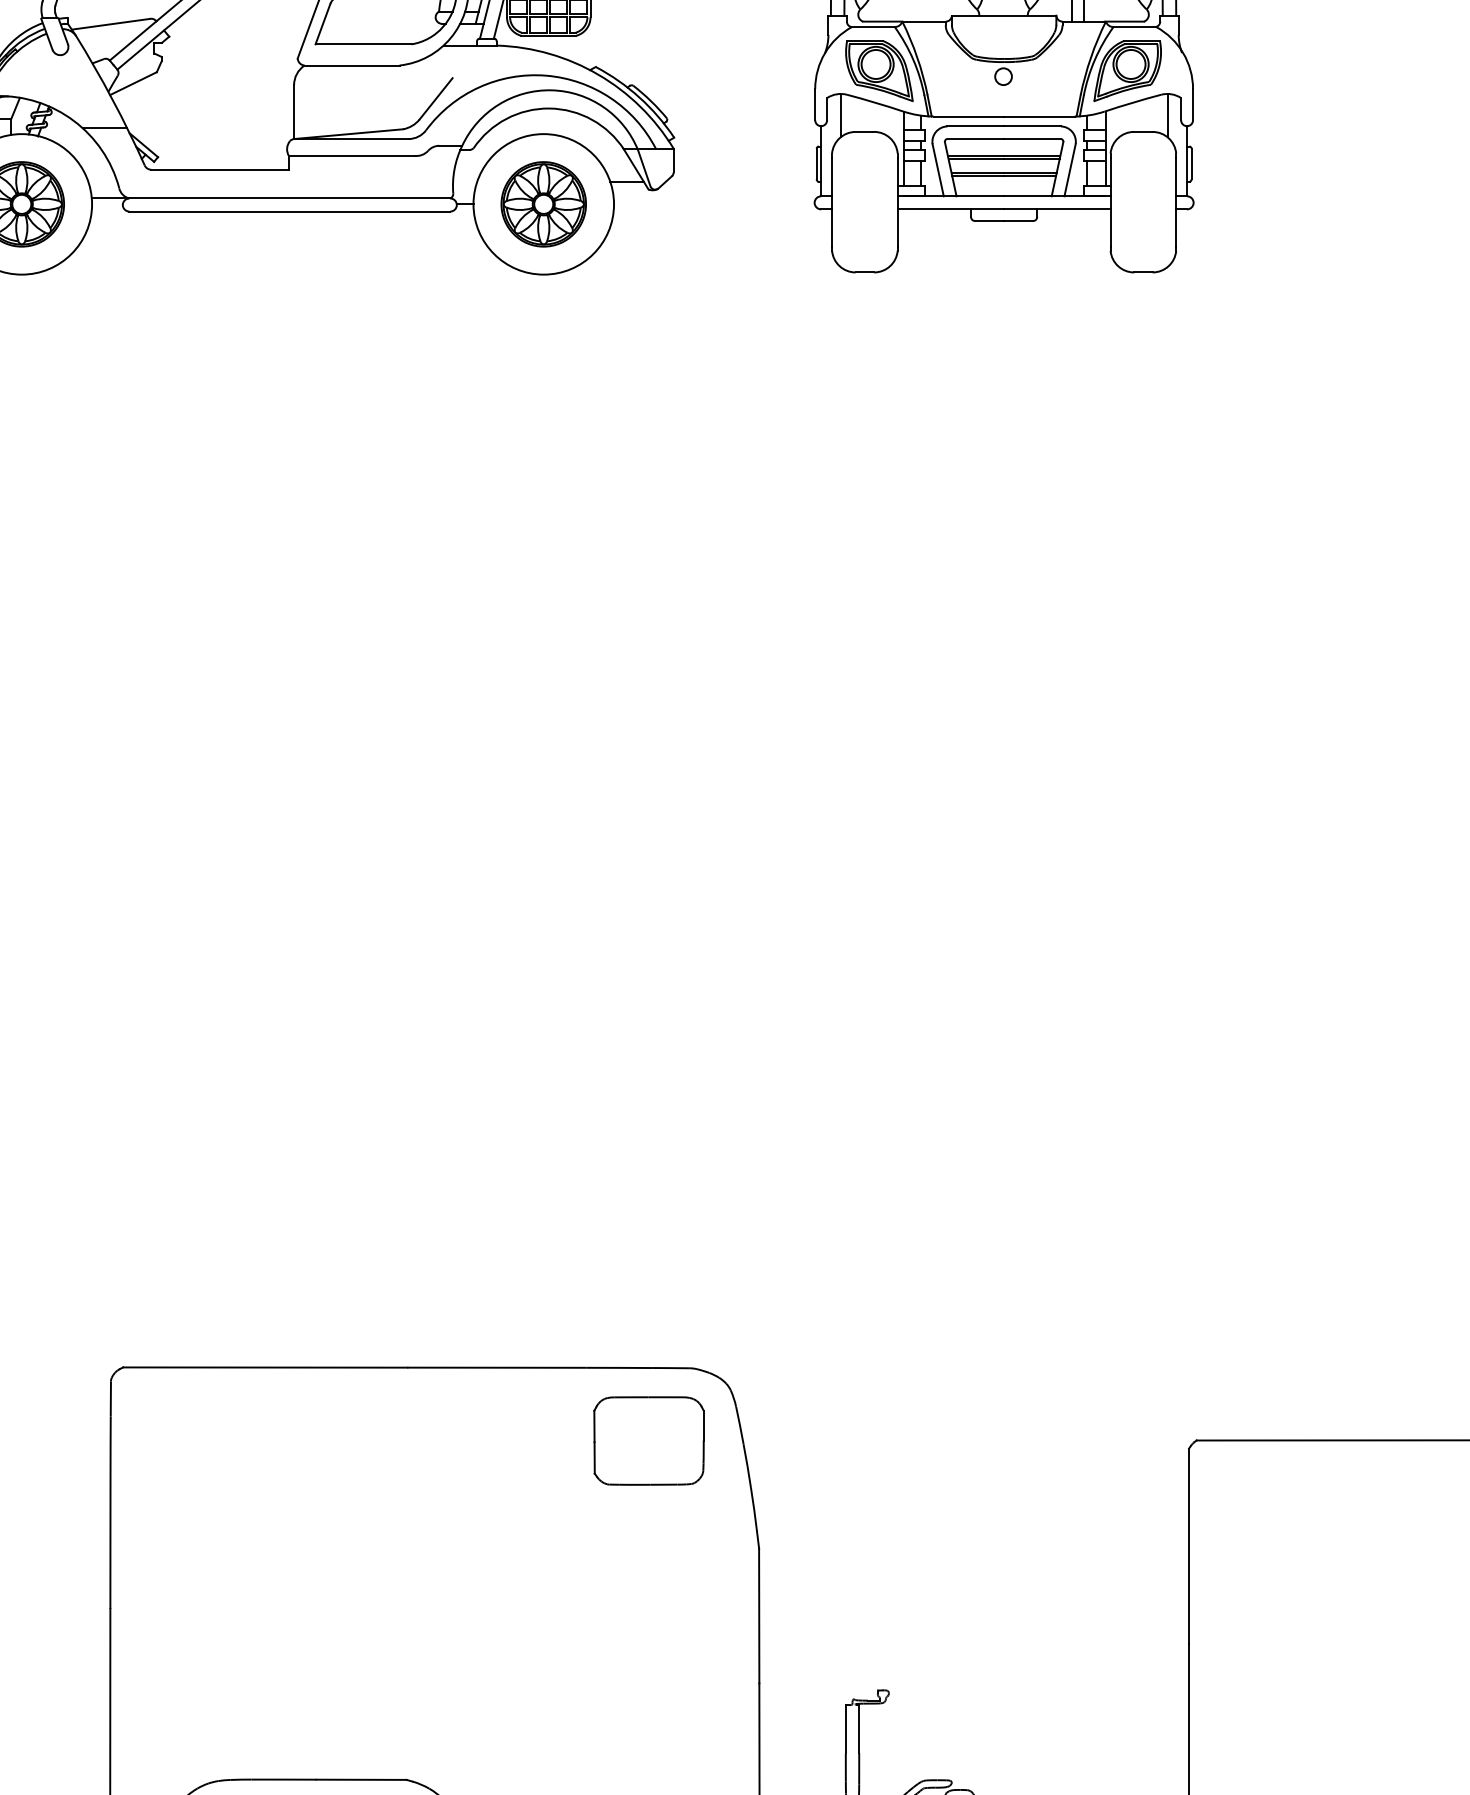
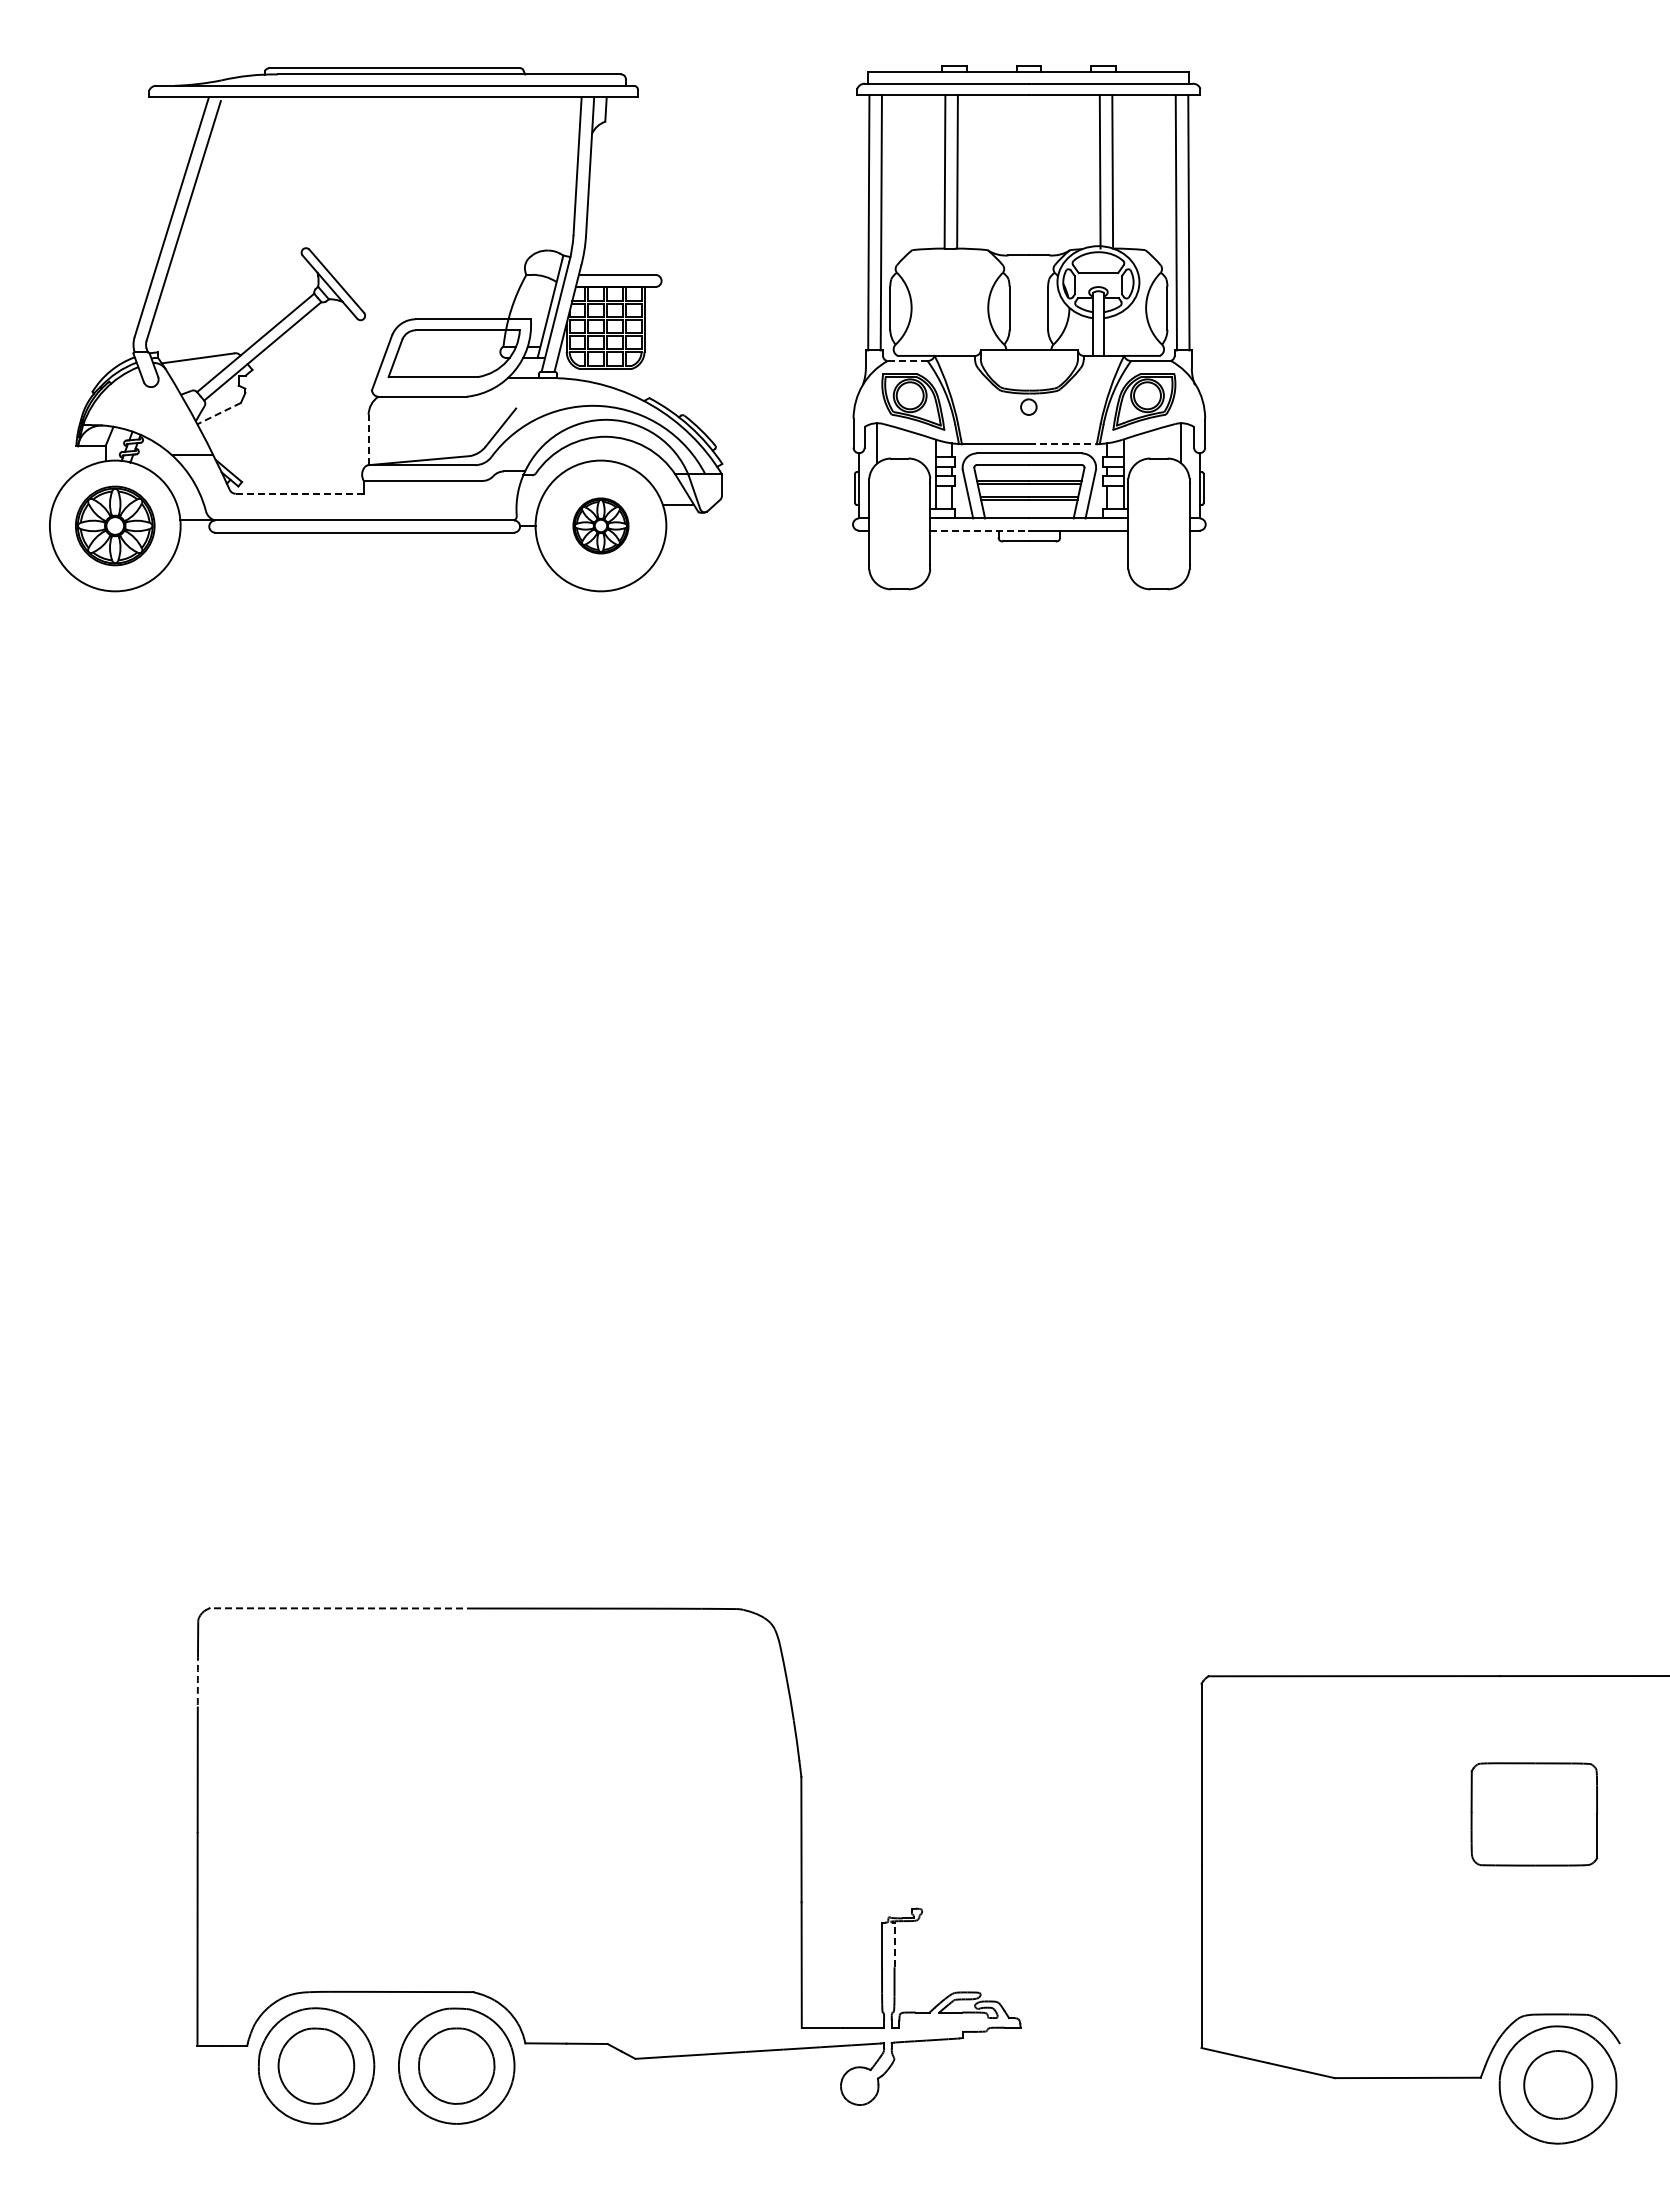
line: (873, 27) -> (907, 361), solid -> dashed
line: (132, 83) -> (218, 413), solid -> dashed
line: (293, 111) -> (368, 439), solid -> dashed
line: (1039, 116) -> (1062, 444), solid -> dashed
line: (219, 169) -> (299, 493), solid -> dashed
part: (543, 203) -> (600, 525), size x0.7
line: (950, 209) -> (979, 530), solid -> dashed
line: (264, 1367) -> (341, 1608), solid -> dashed
part: (648, 1440) -> (698, 1676), removed
arc: (110, 1445) -> (197, 1680), solid -> dashed
line: (859, 1728) -> (894, 1944), solid -> dashed

